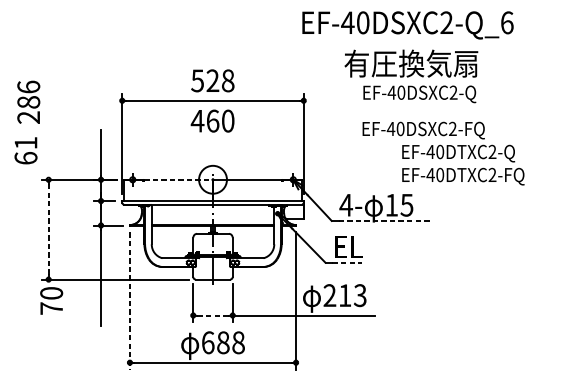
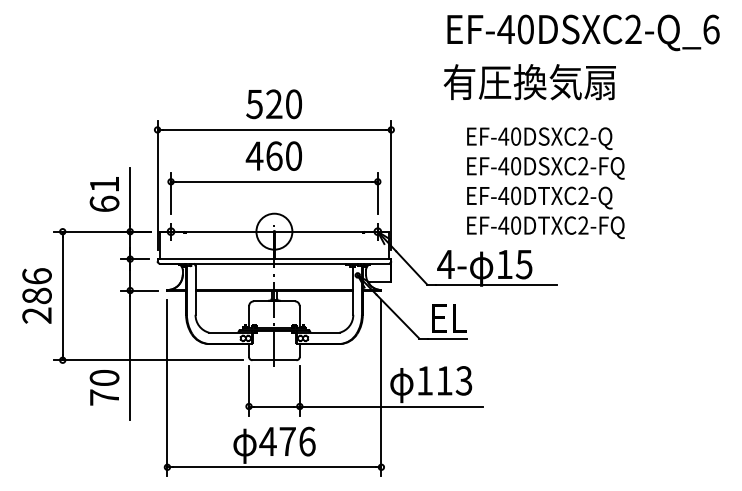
text: (407, 25) -> (583, 32), moved
text: (227, 81) -> (293, 104), 528 -> 520
text: (419, 94) -> (539, 138), moved
text: (28, 101) -> (36, 295), moved
part: (213, 141) -> (274, 182), added
text: (25, 150) -> (104, 194), moved
text: (463, 164) -> (545, 212), moved
line: (178, 179) -> (230, 231), dashed -> solid
line: (386, 220) -> (497, 284), dashed -> solid
line: (48, 229) -> (62, 295), dashed -> solid
line: (347, 262) -> (447, 338), dashed -> solid
text: (329, 295) -> (424, 380), 213 -> 113
text: (51, 300) -> (104, 387), moved
line: (130, 301) -> (167, 388), dashed -> solid
line: (213, 315) -> (274, 406), dashed -> solid
text: (223, 342) -> (287, 441), 688 -> 476

